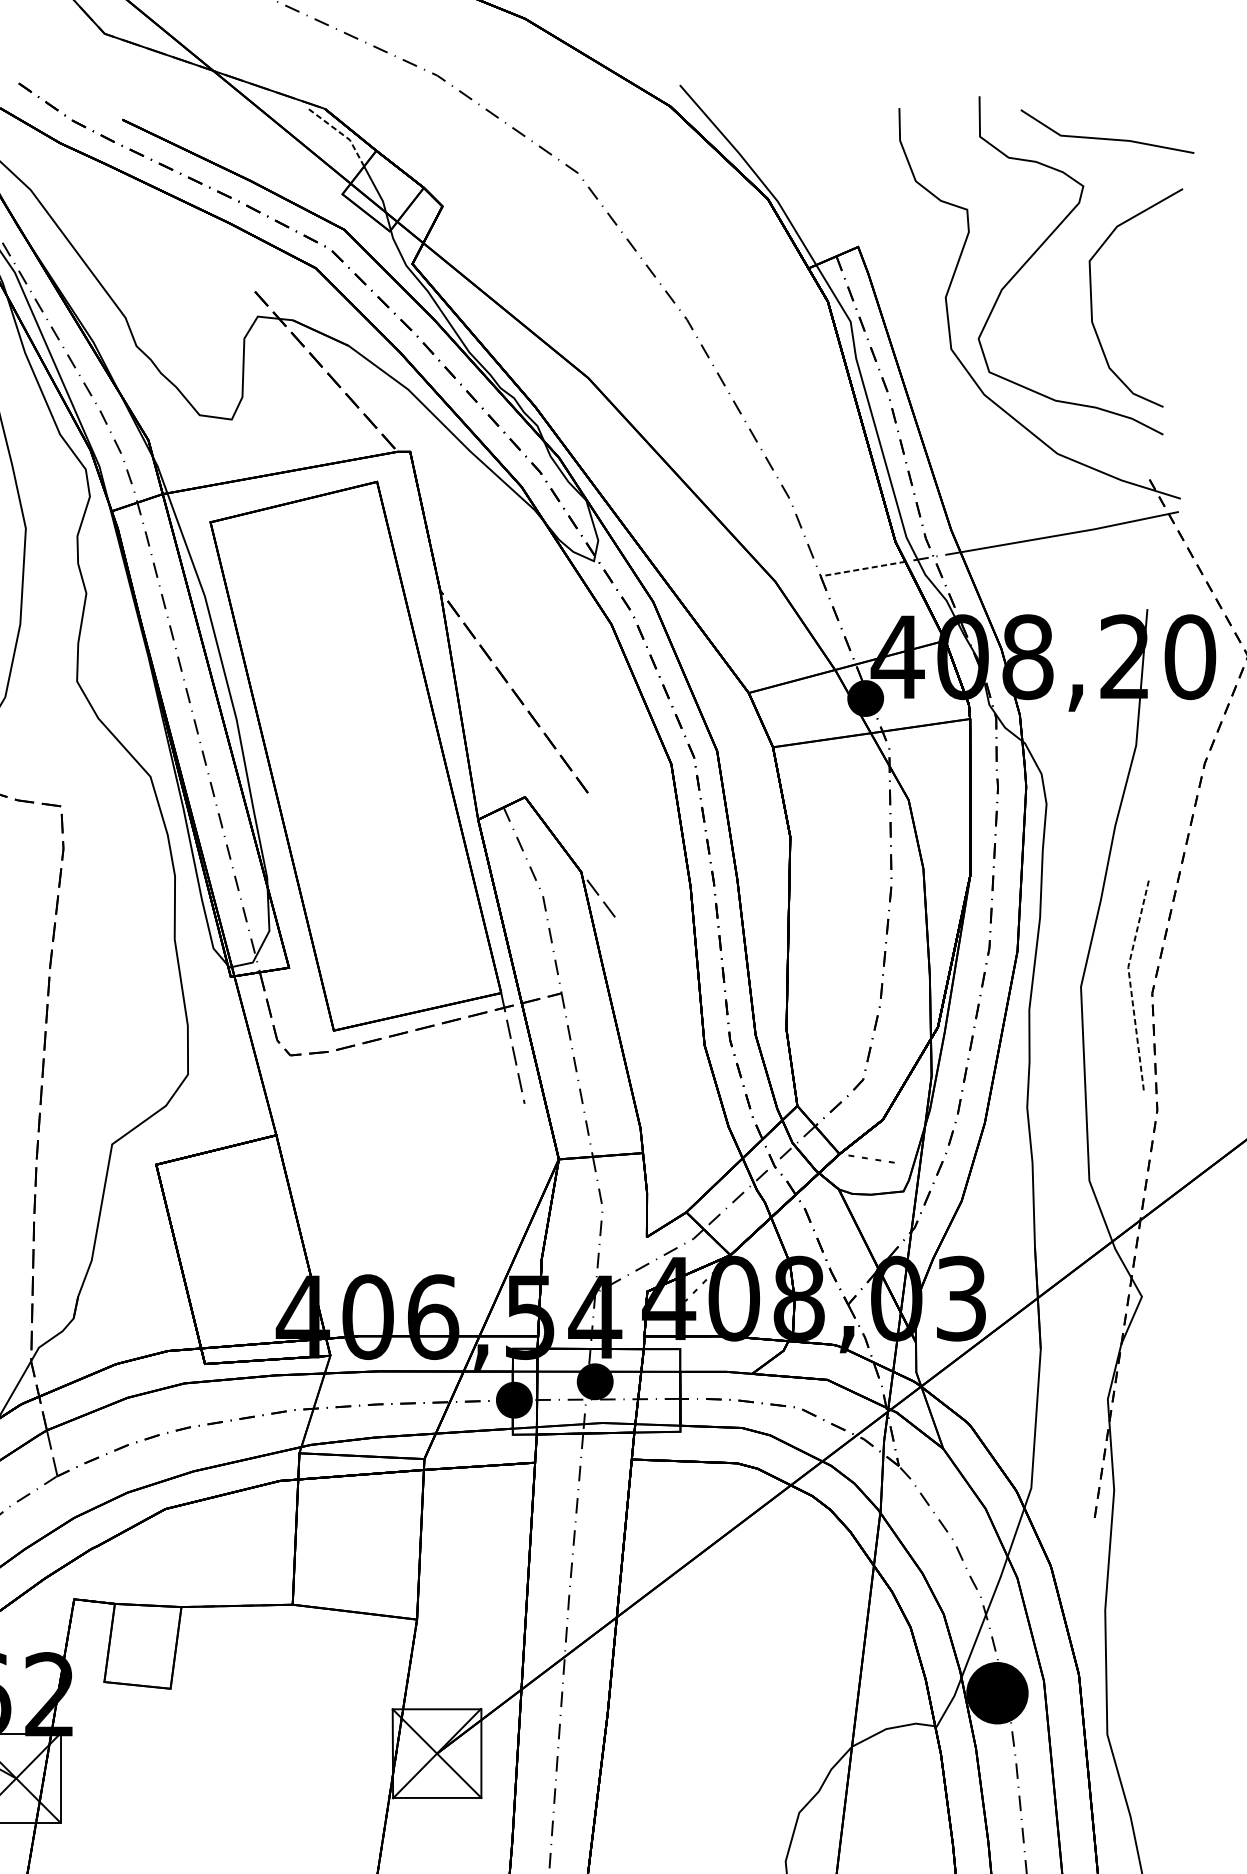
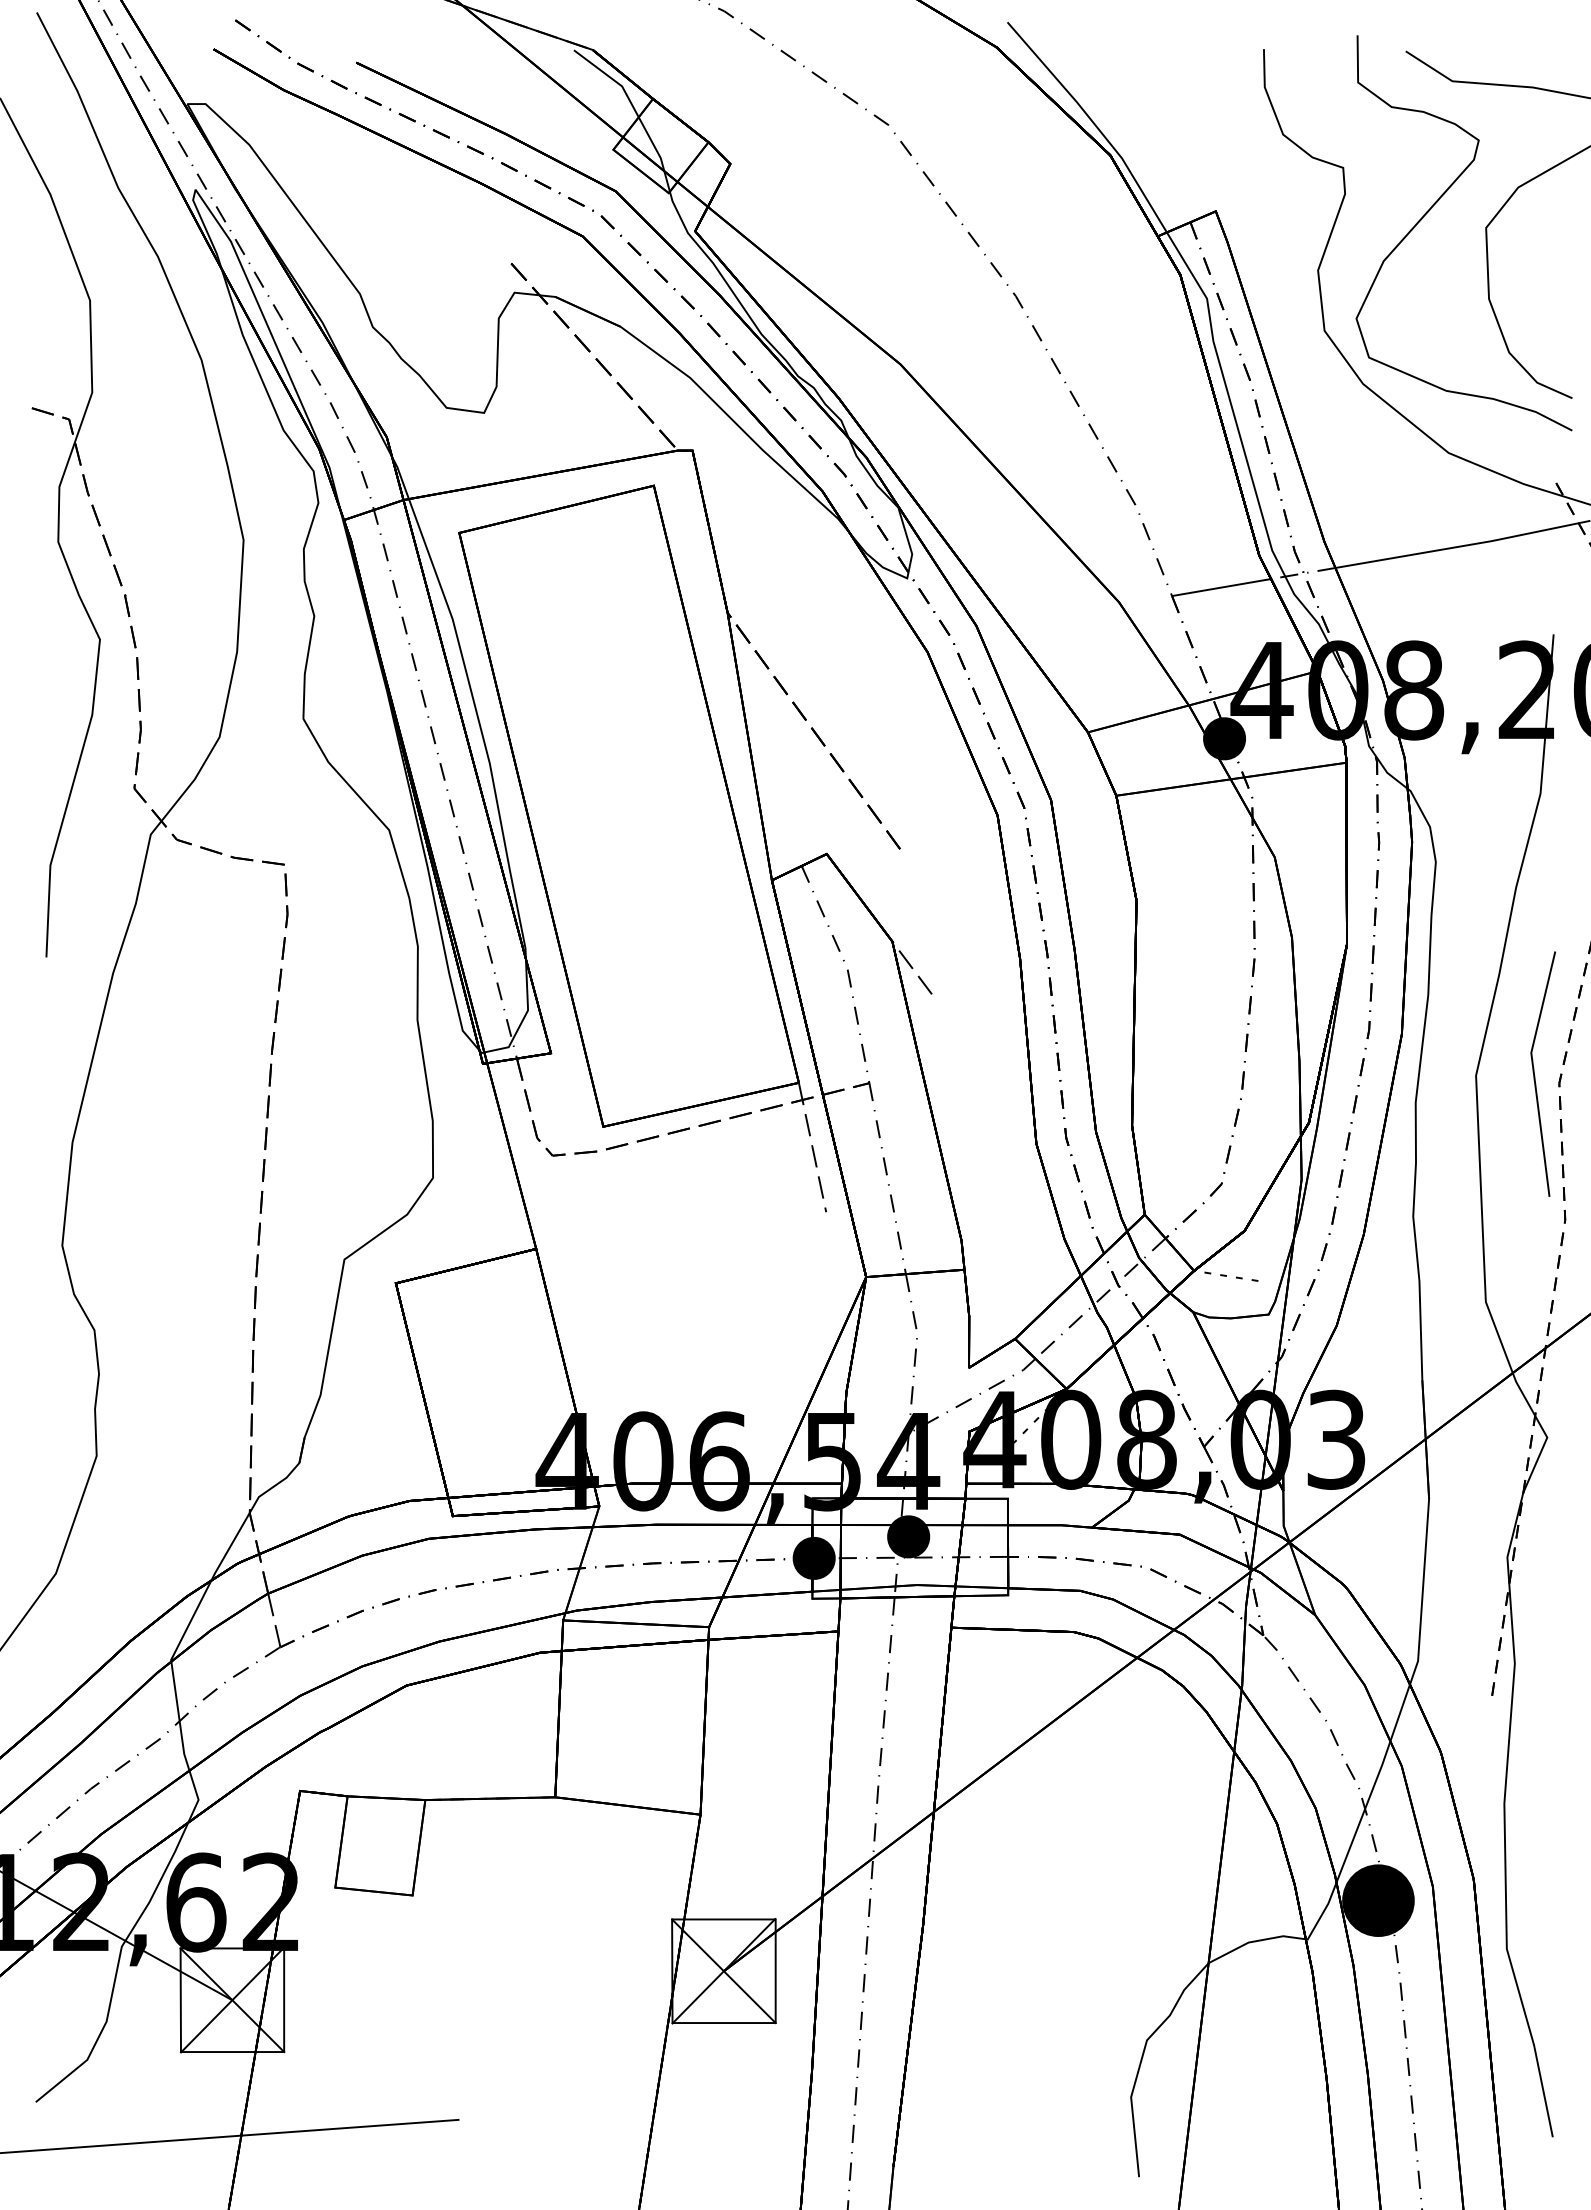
line: (341, 134) -> (612, 79), dashed -> solid
line: (863, 569) -> (1221, 587), dashed -> solid
line: (1130, 984) -> (1533, 1072), dashed -> solid

